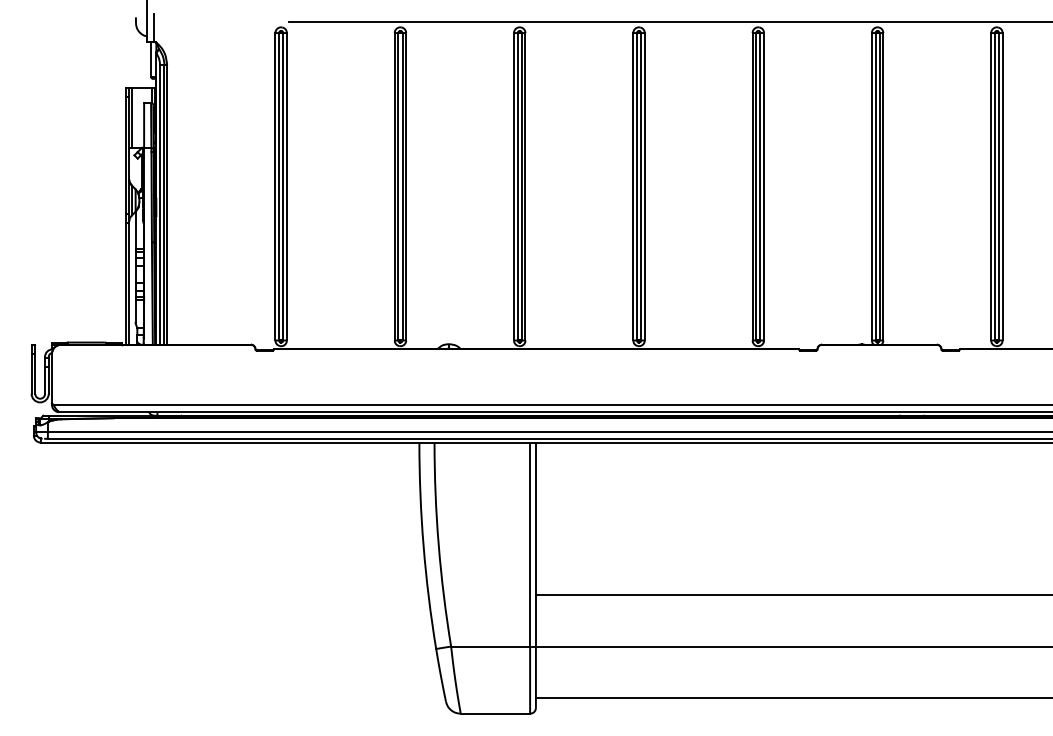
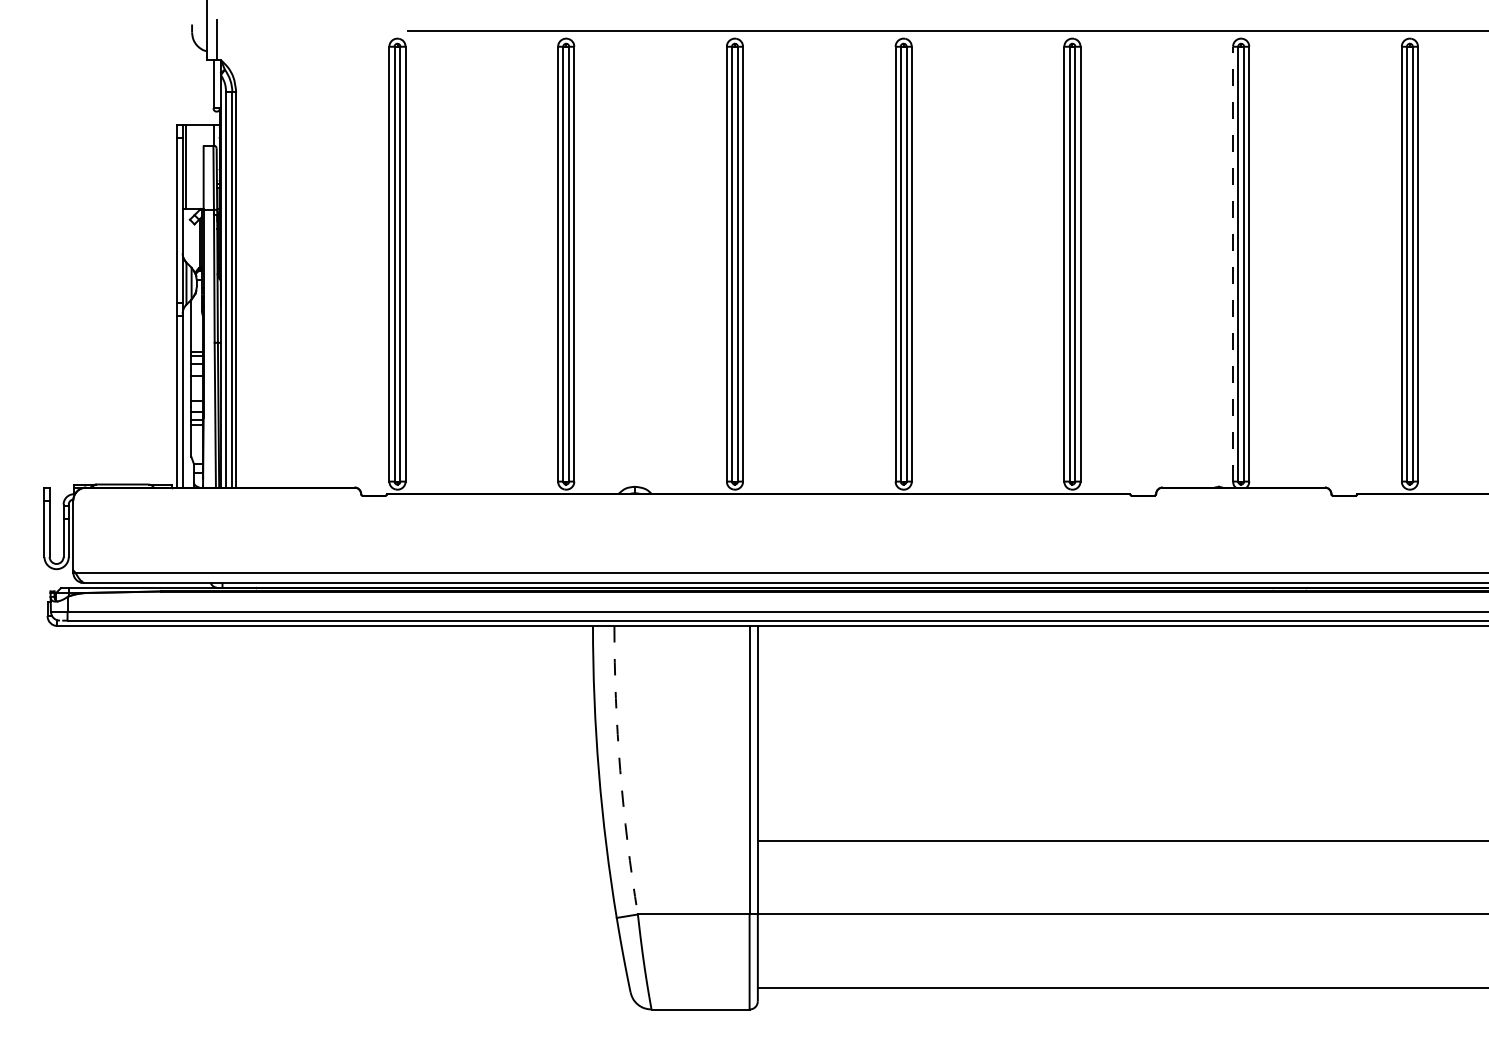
line: (871, 186) -> (1232, 263), solid -> dashed
arc: (438, 544) -> (620, 770), solid -> dashed

